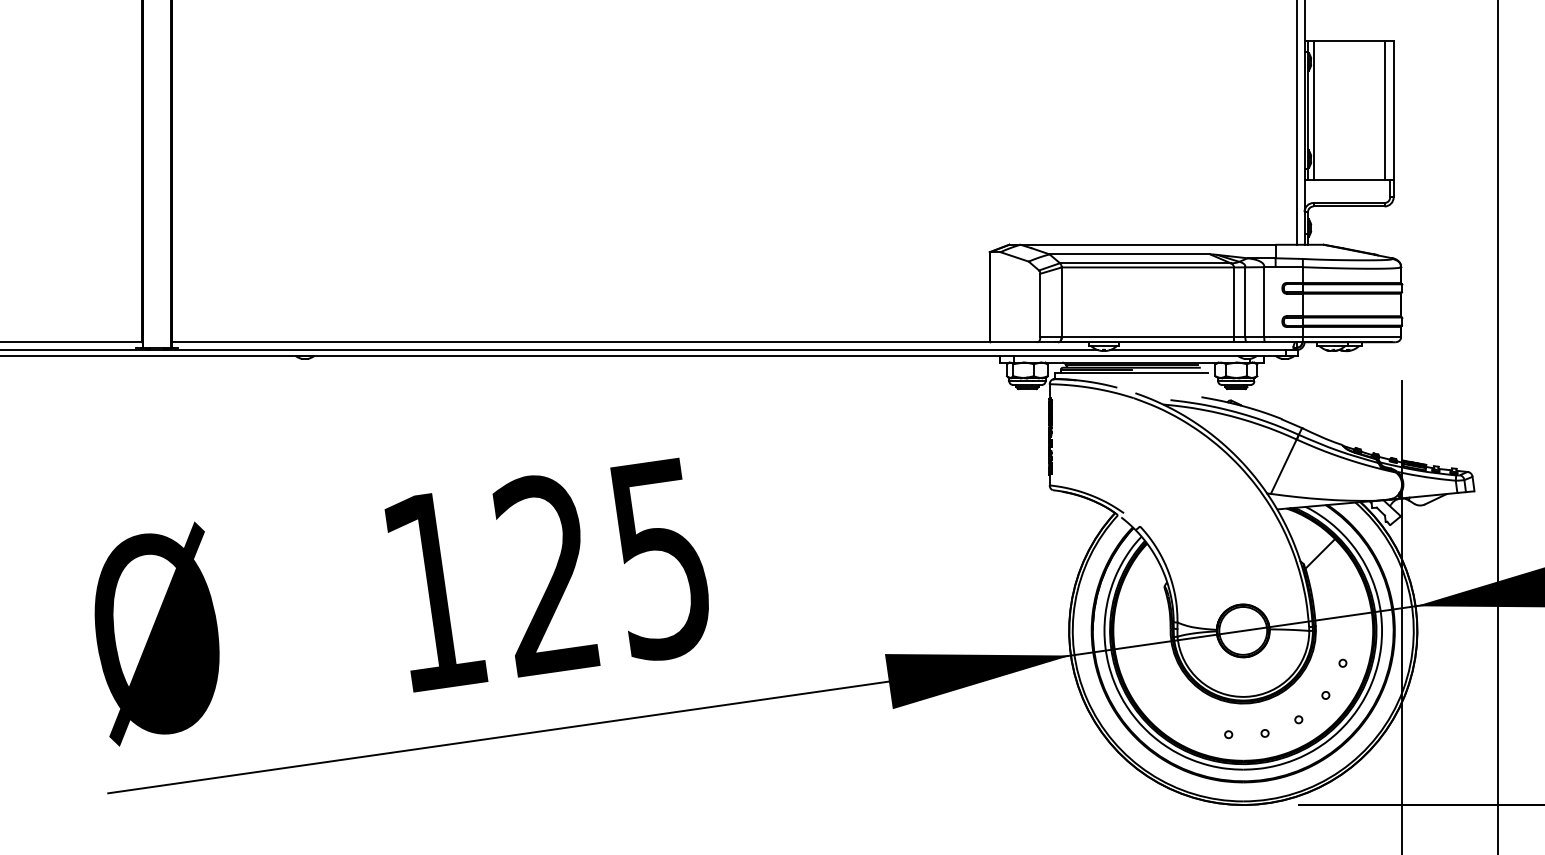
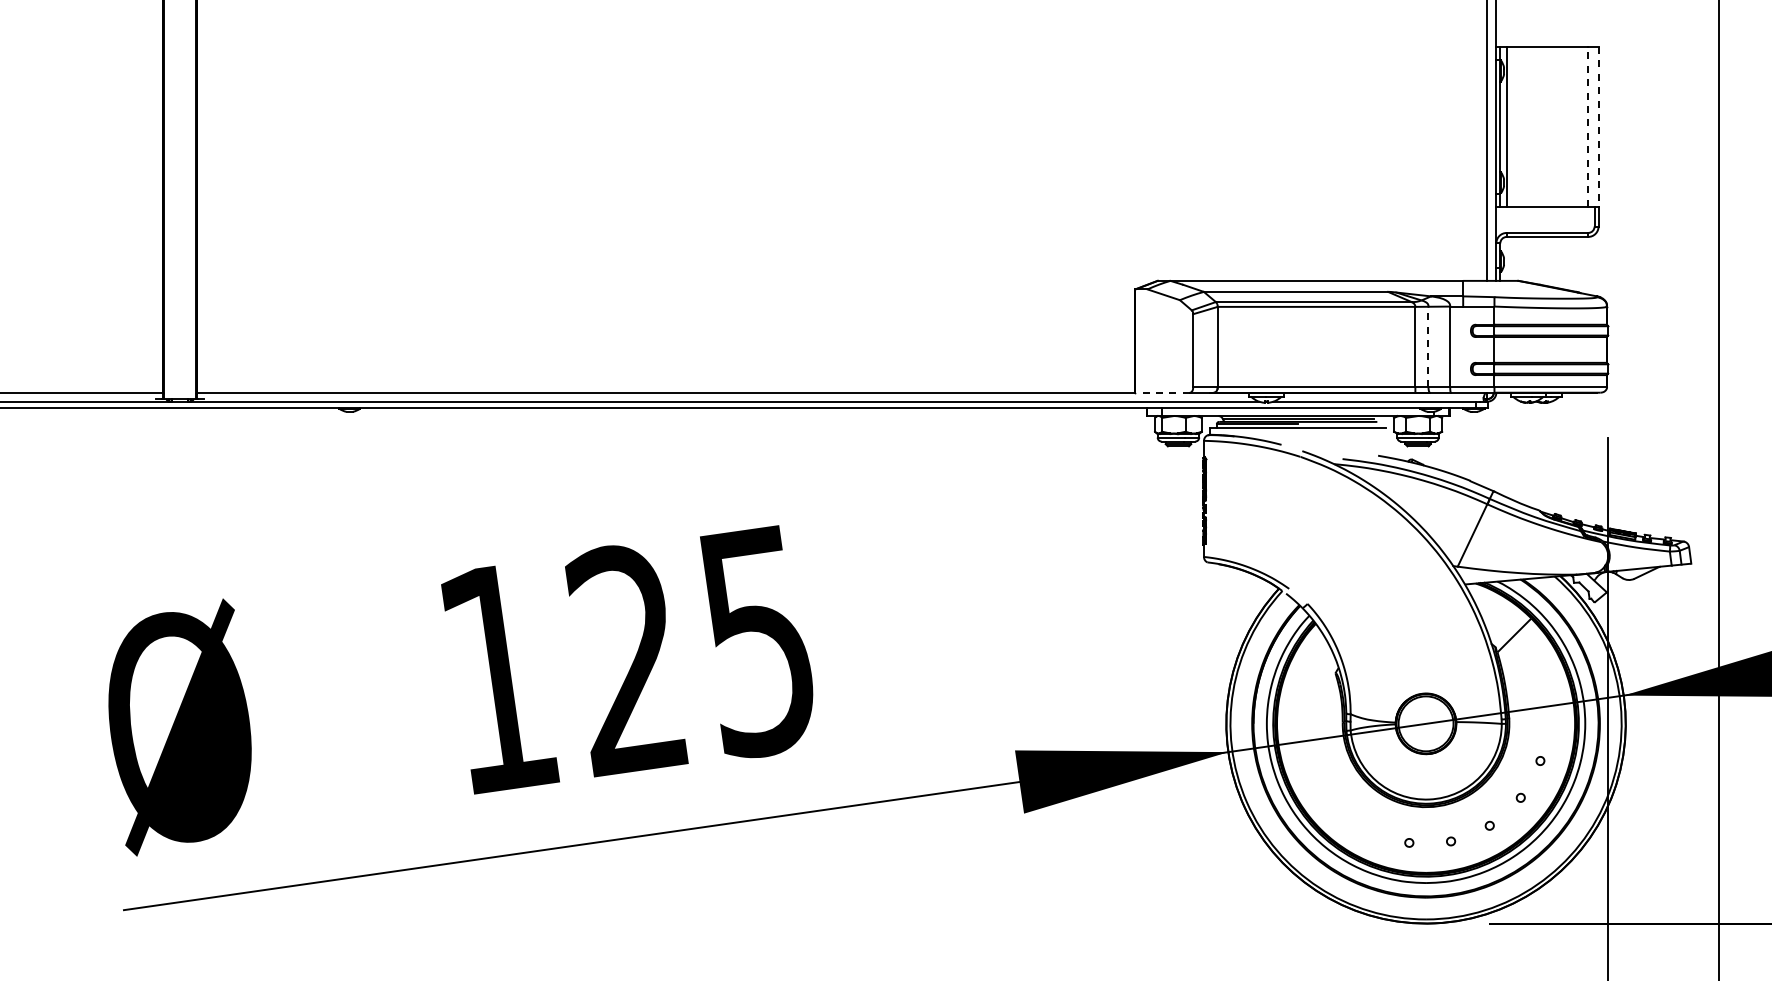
line: (1384, 110) -> (1588, 126), solid -> dashed
line: (1393, 110) -> (1598, 126), solid -> dashed
line: (1245, 301) -> (1428, 346), solid -> dashed
line: (1013, 342) -> (1162, 392), solid -> dashed

